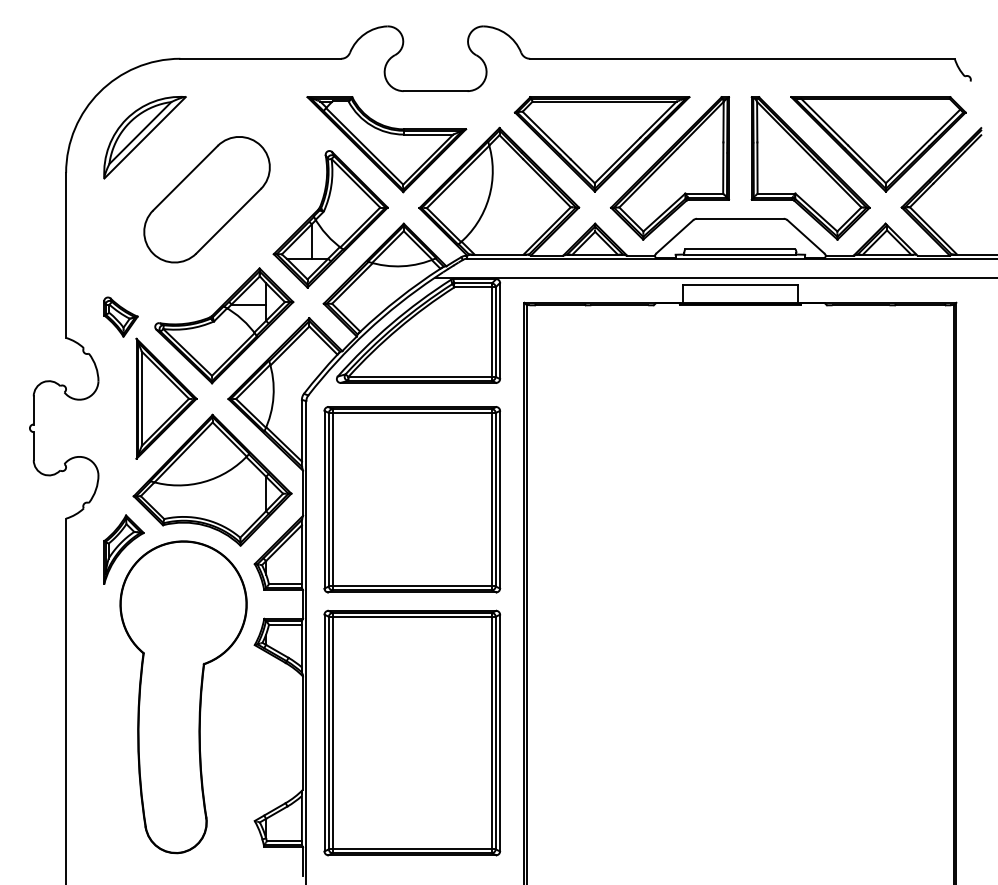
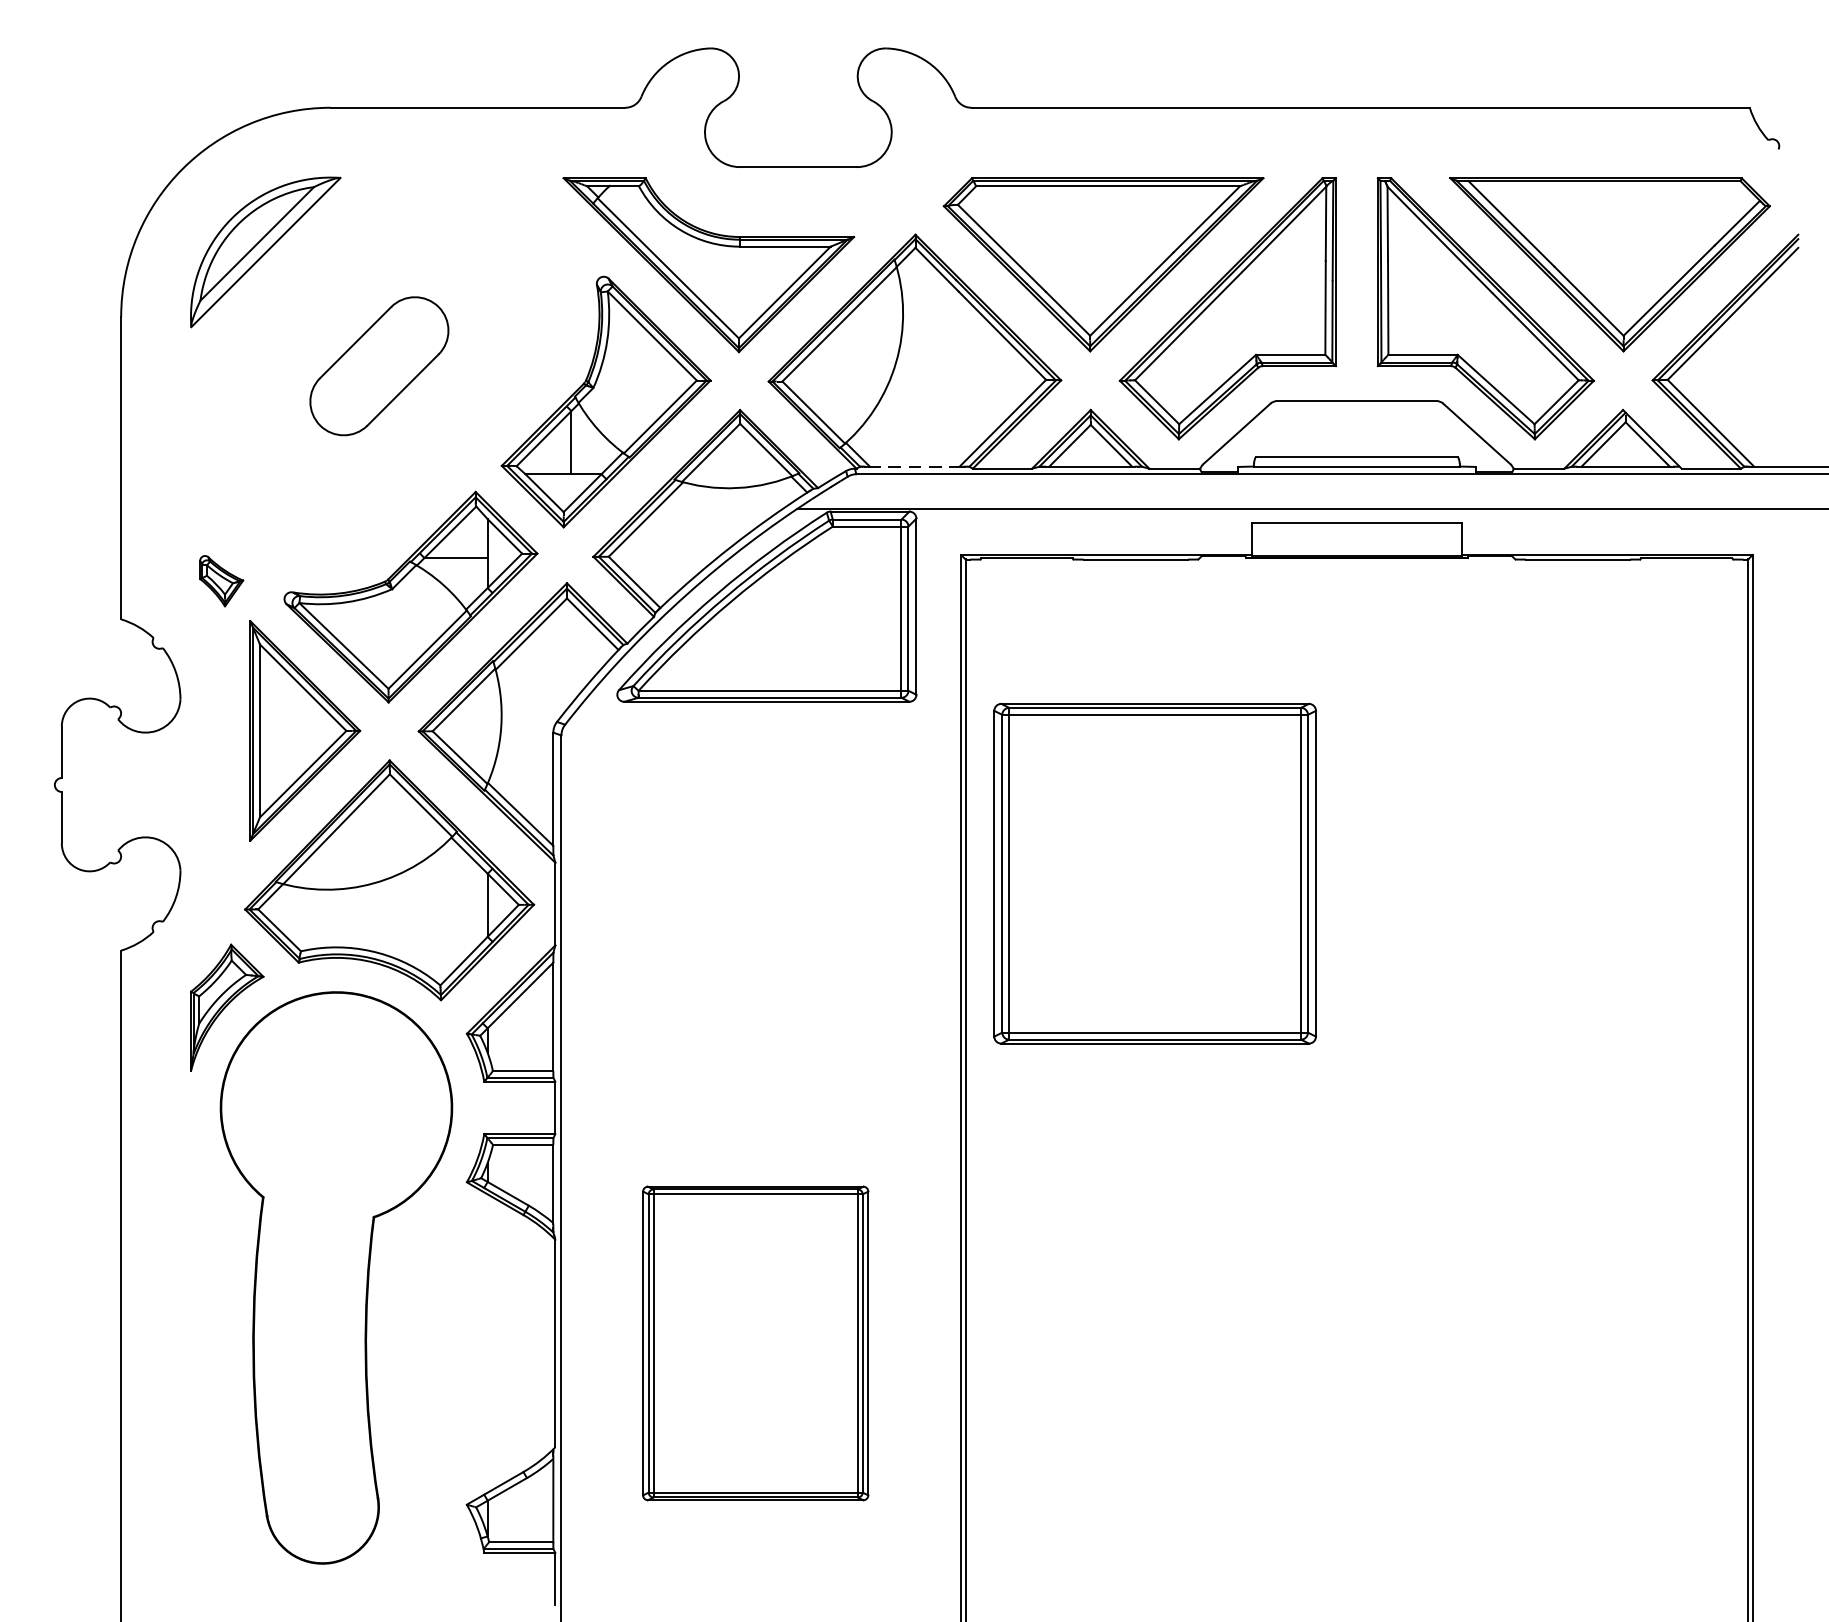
part: (206, 199) -> (378, 365), size x0.6
line: (499, 254) -> (915, 466), solid -> dashed
part: (120, 316) -> (220, 580), size x0.7
part: (412, 499) -> (1155, 873), moved
part: (412, 732) -> (755, 1342), size x0.7

